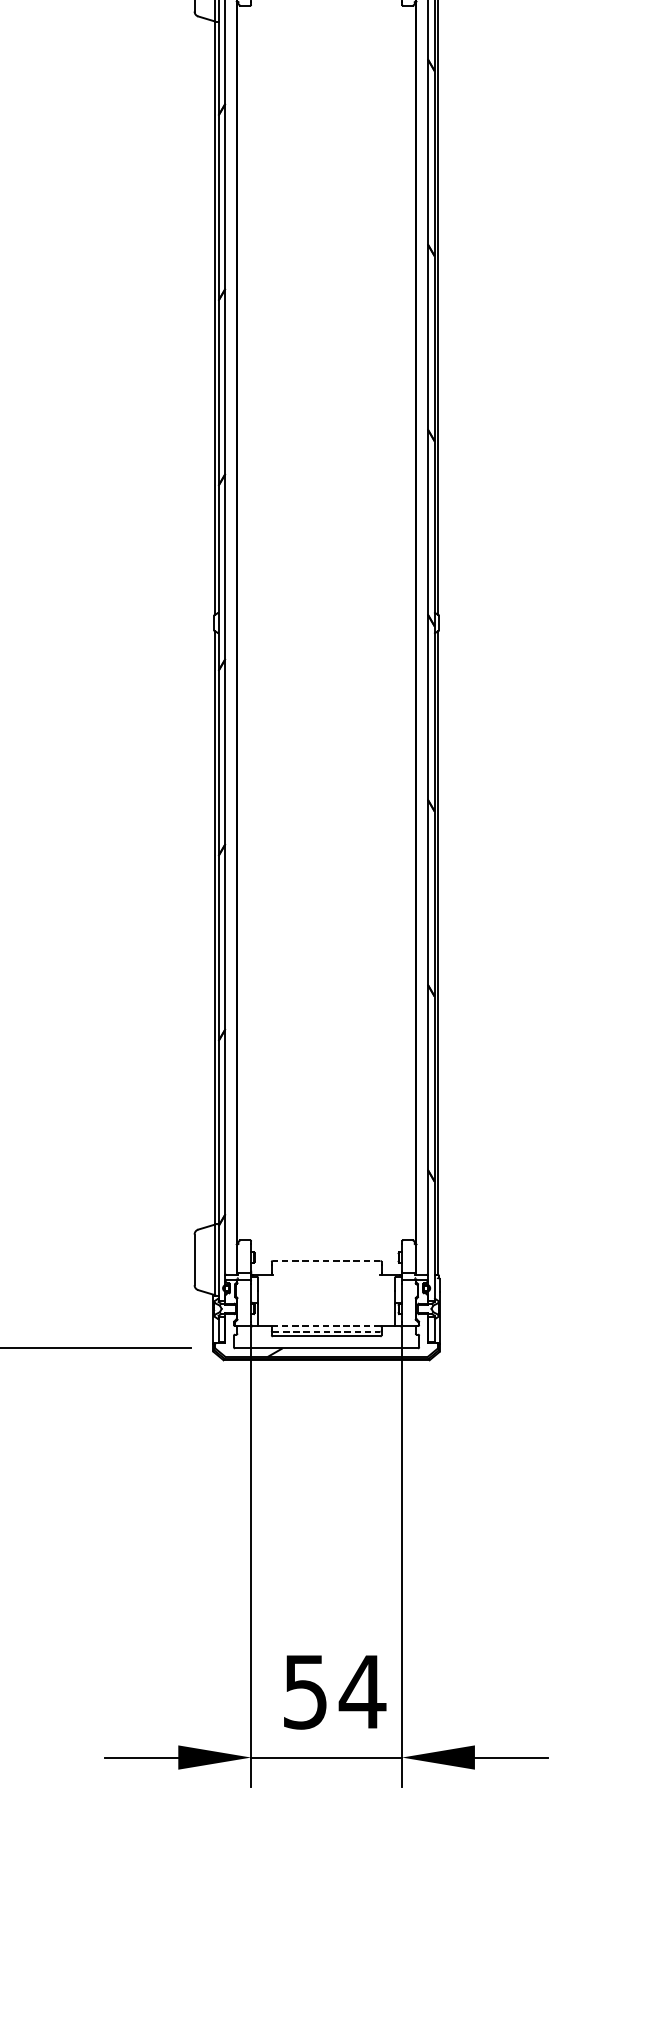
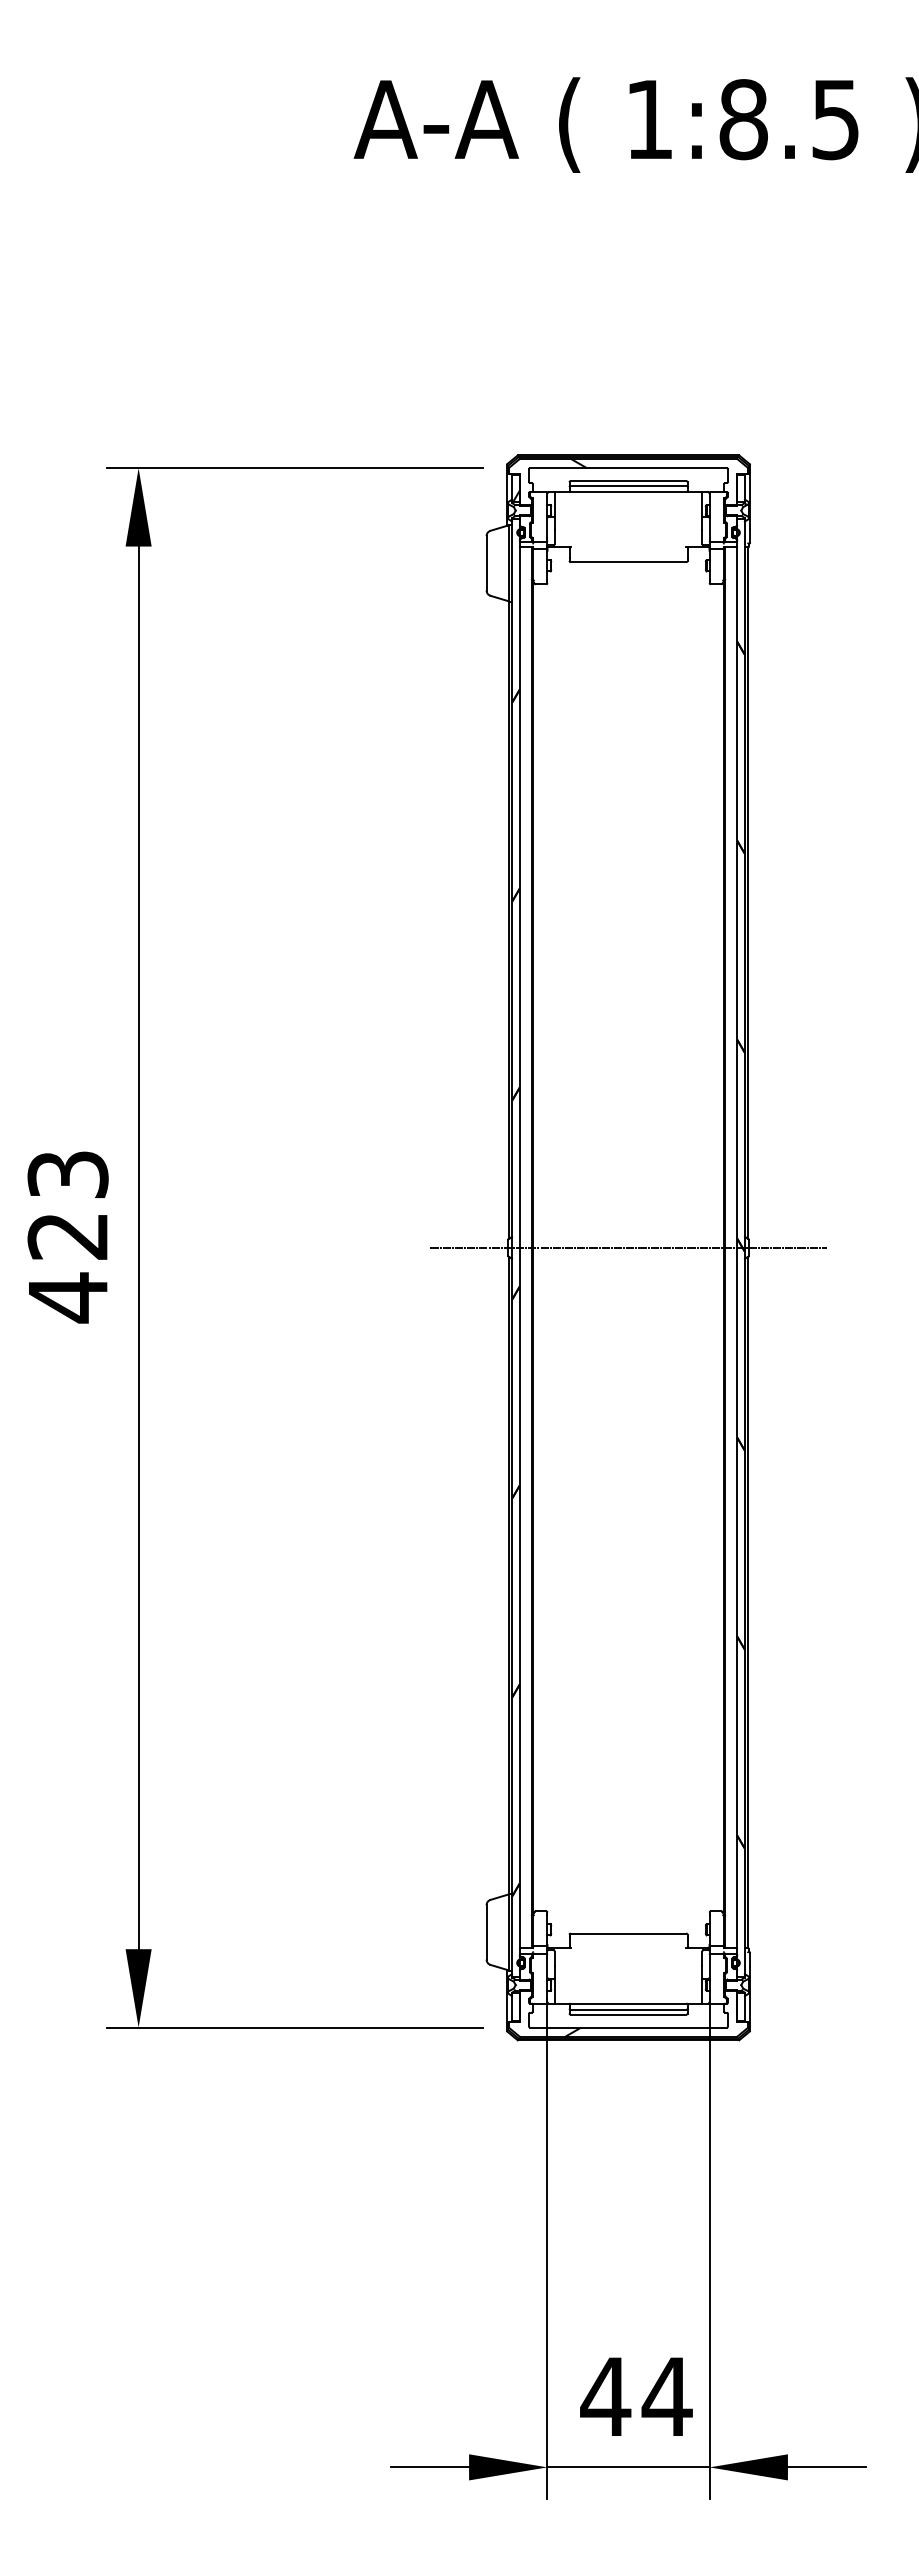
line: (326, 622) -> (628, 1247), added
line: (326, 1260) -> (628, 1933), dashed -> solid
line: (326, 1326) -> (628, 2003), dashed -> solid
line: (326, 1331) -> (628, 2009), dashed -> solid
text: (305, 1692) -> (605, 2397), 54 -> 44

